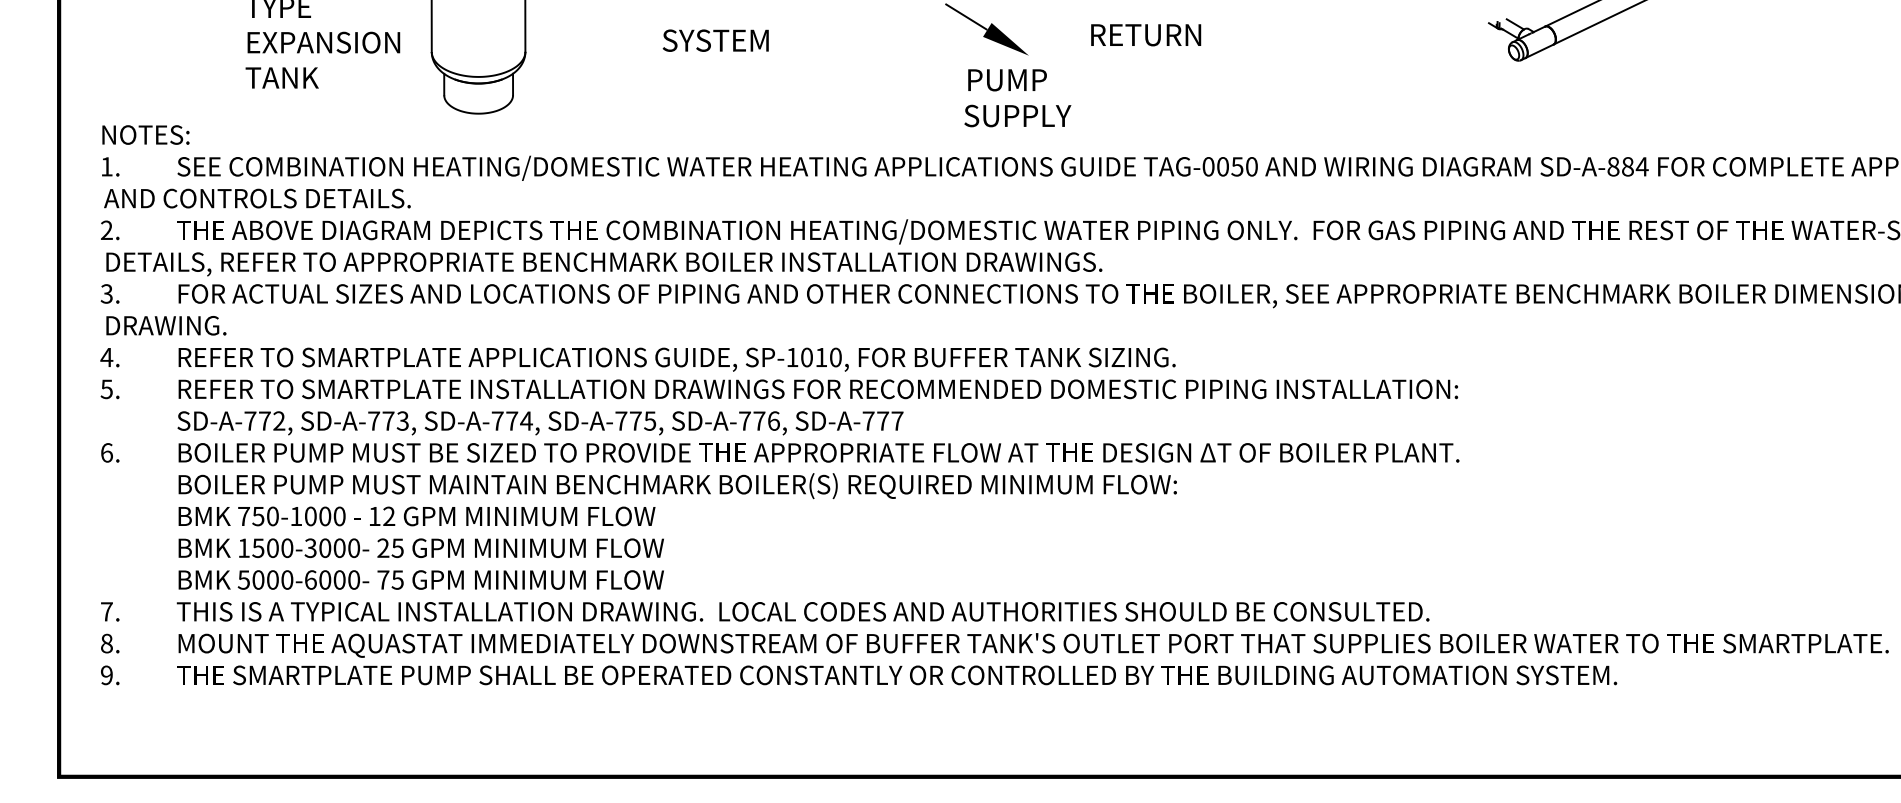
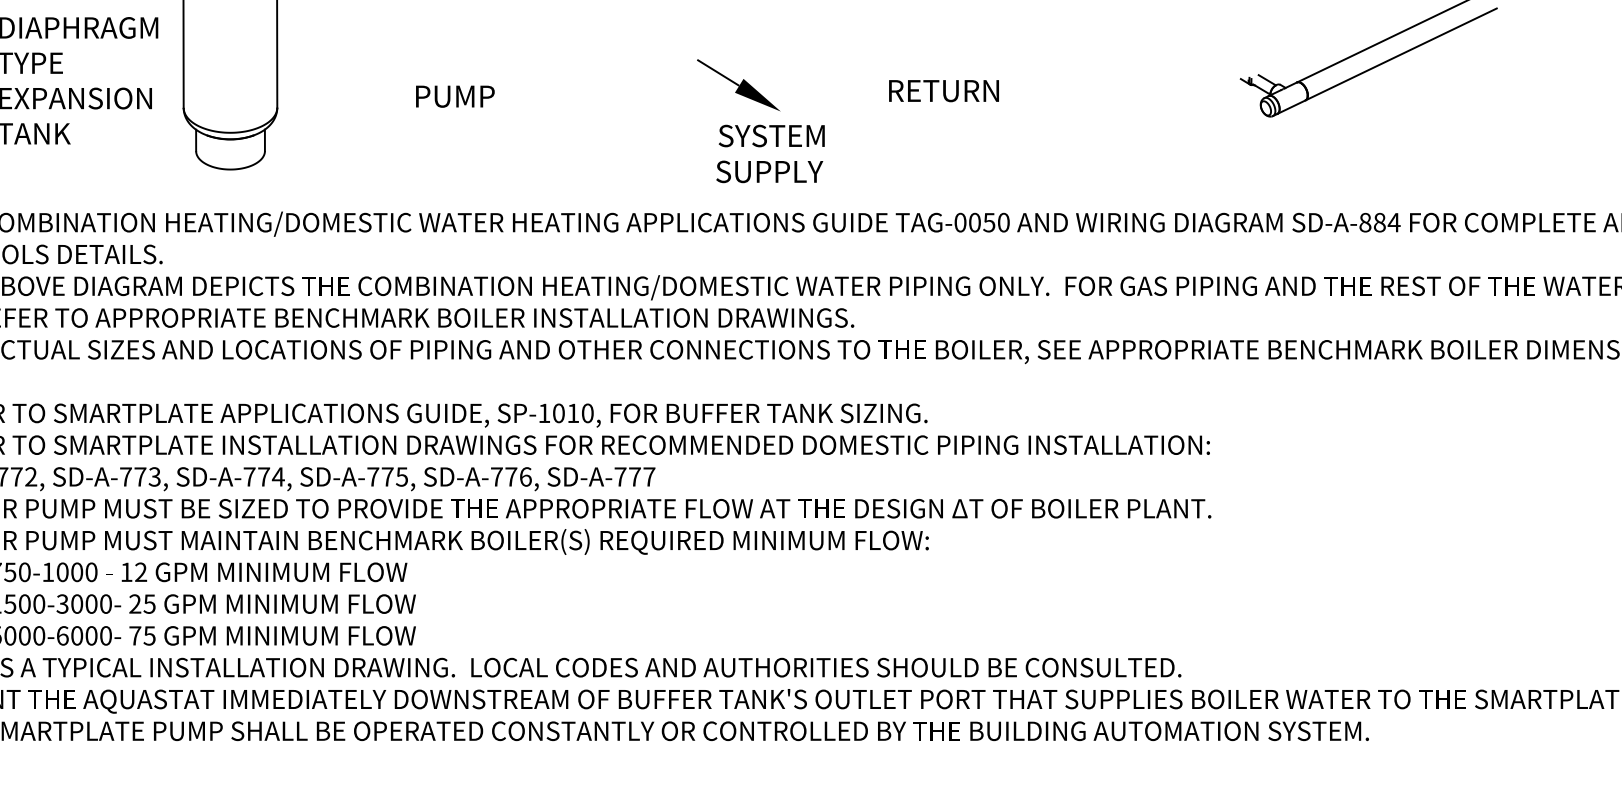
text: (1146, 35) -> (944, 91), moved
text: (715, 40) -> (467, 96), SYSTEM -> PUMP
text: (1019, 80) -> (771, 136), PUMP -> SYSTEM

